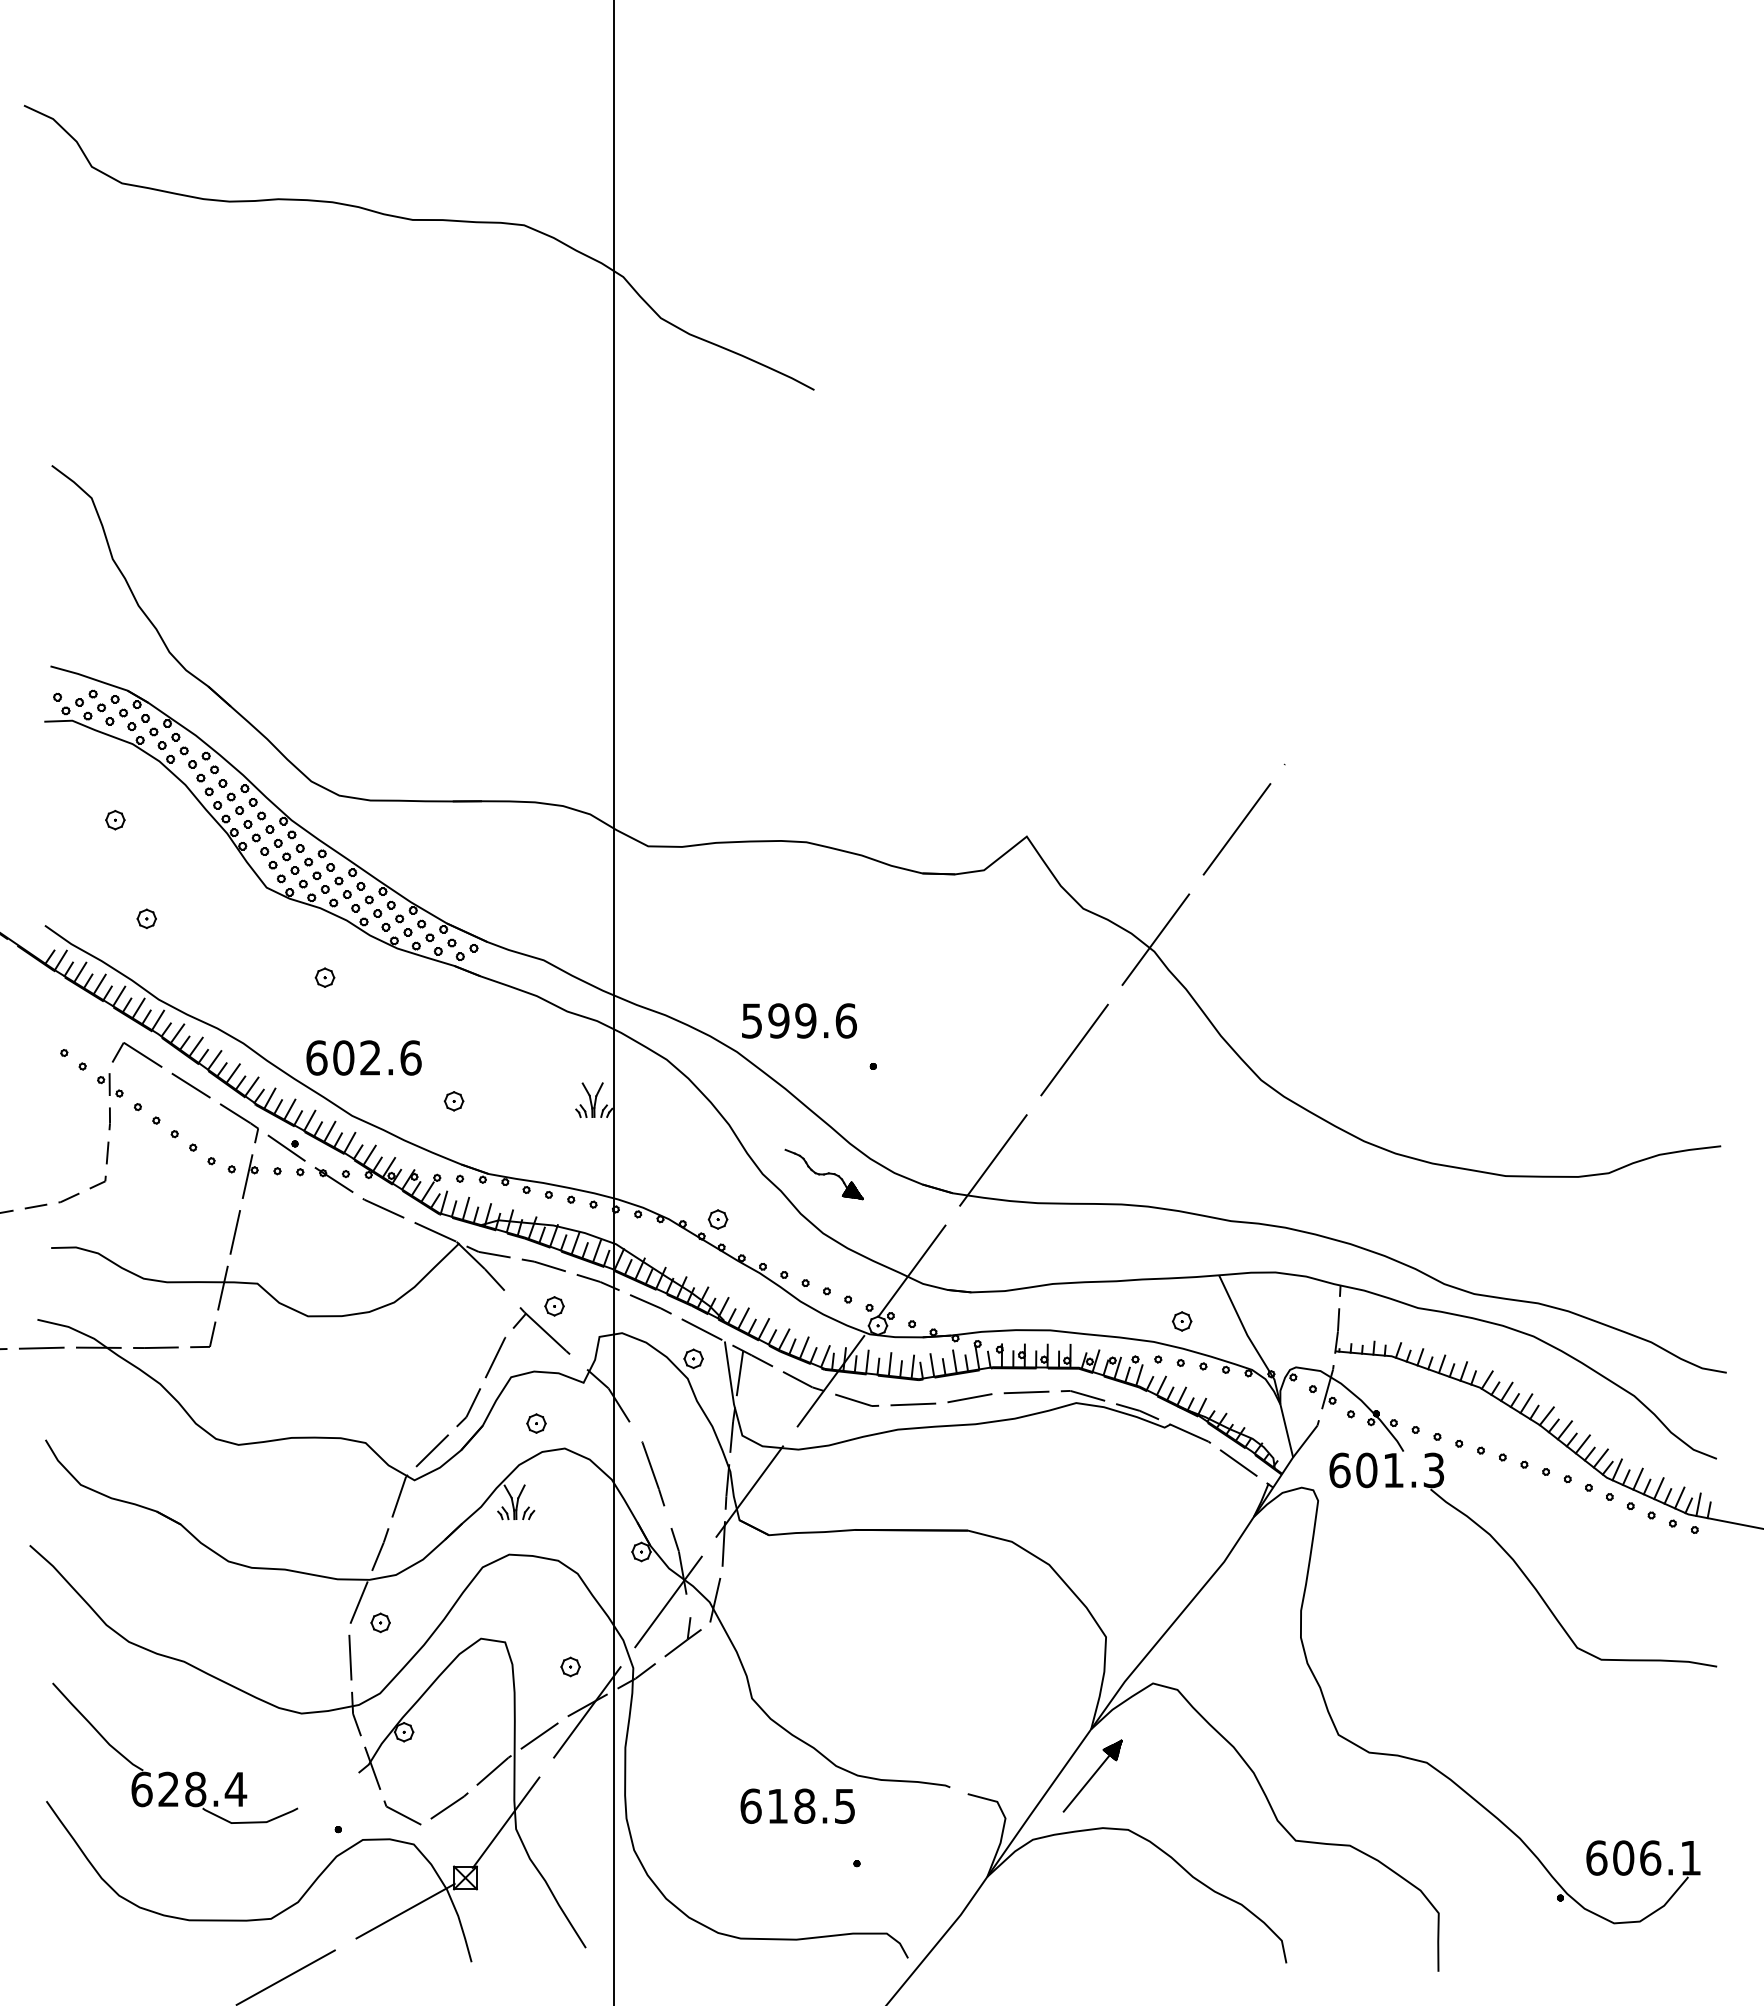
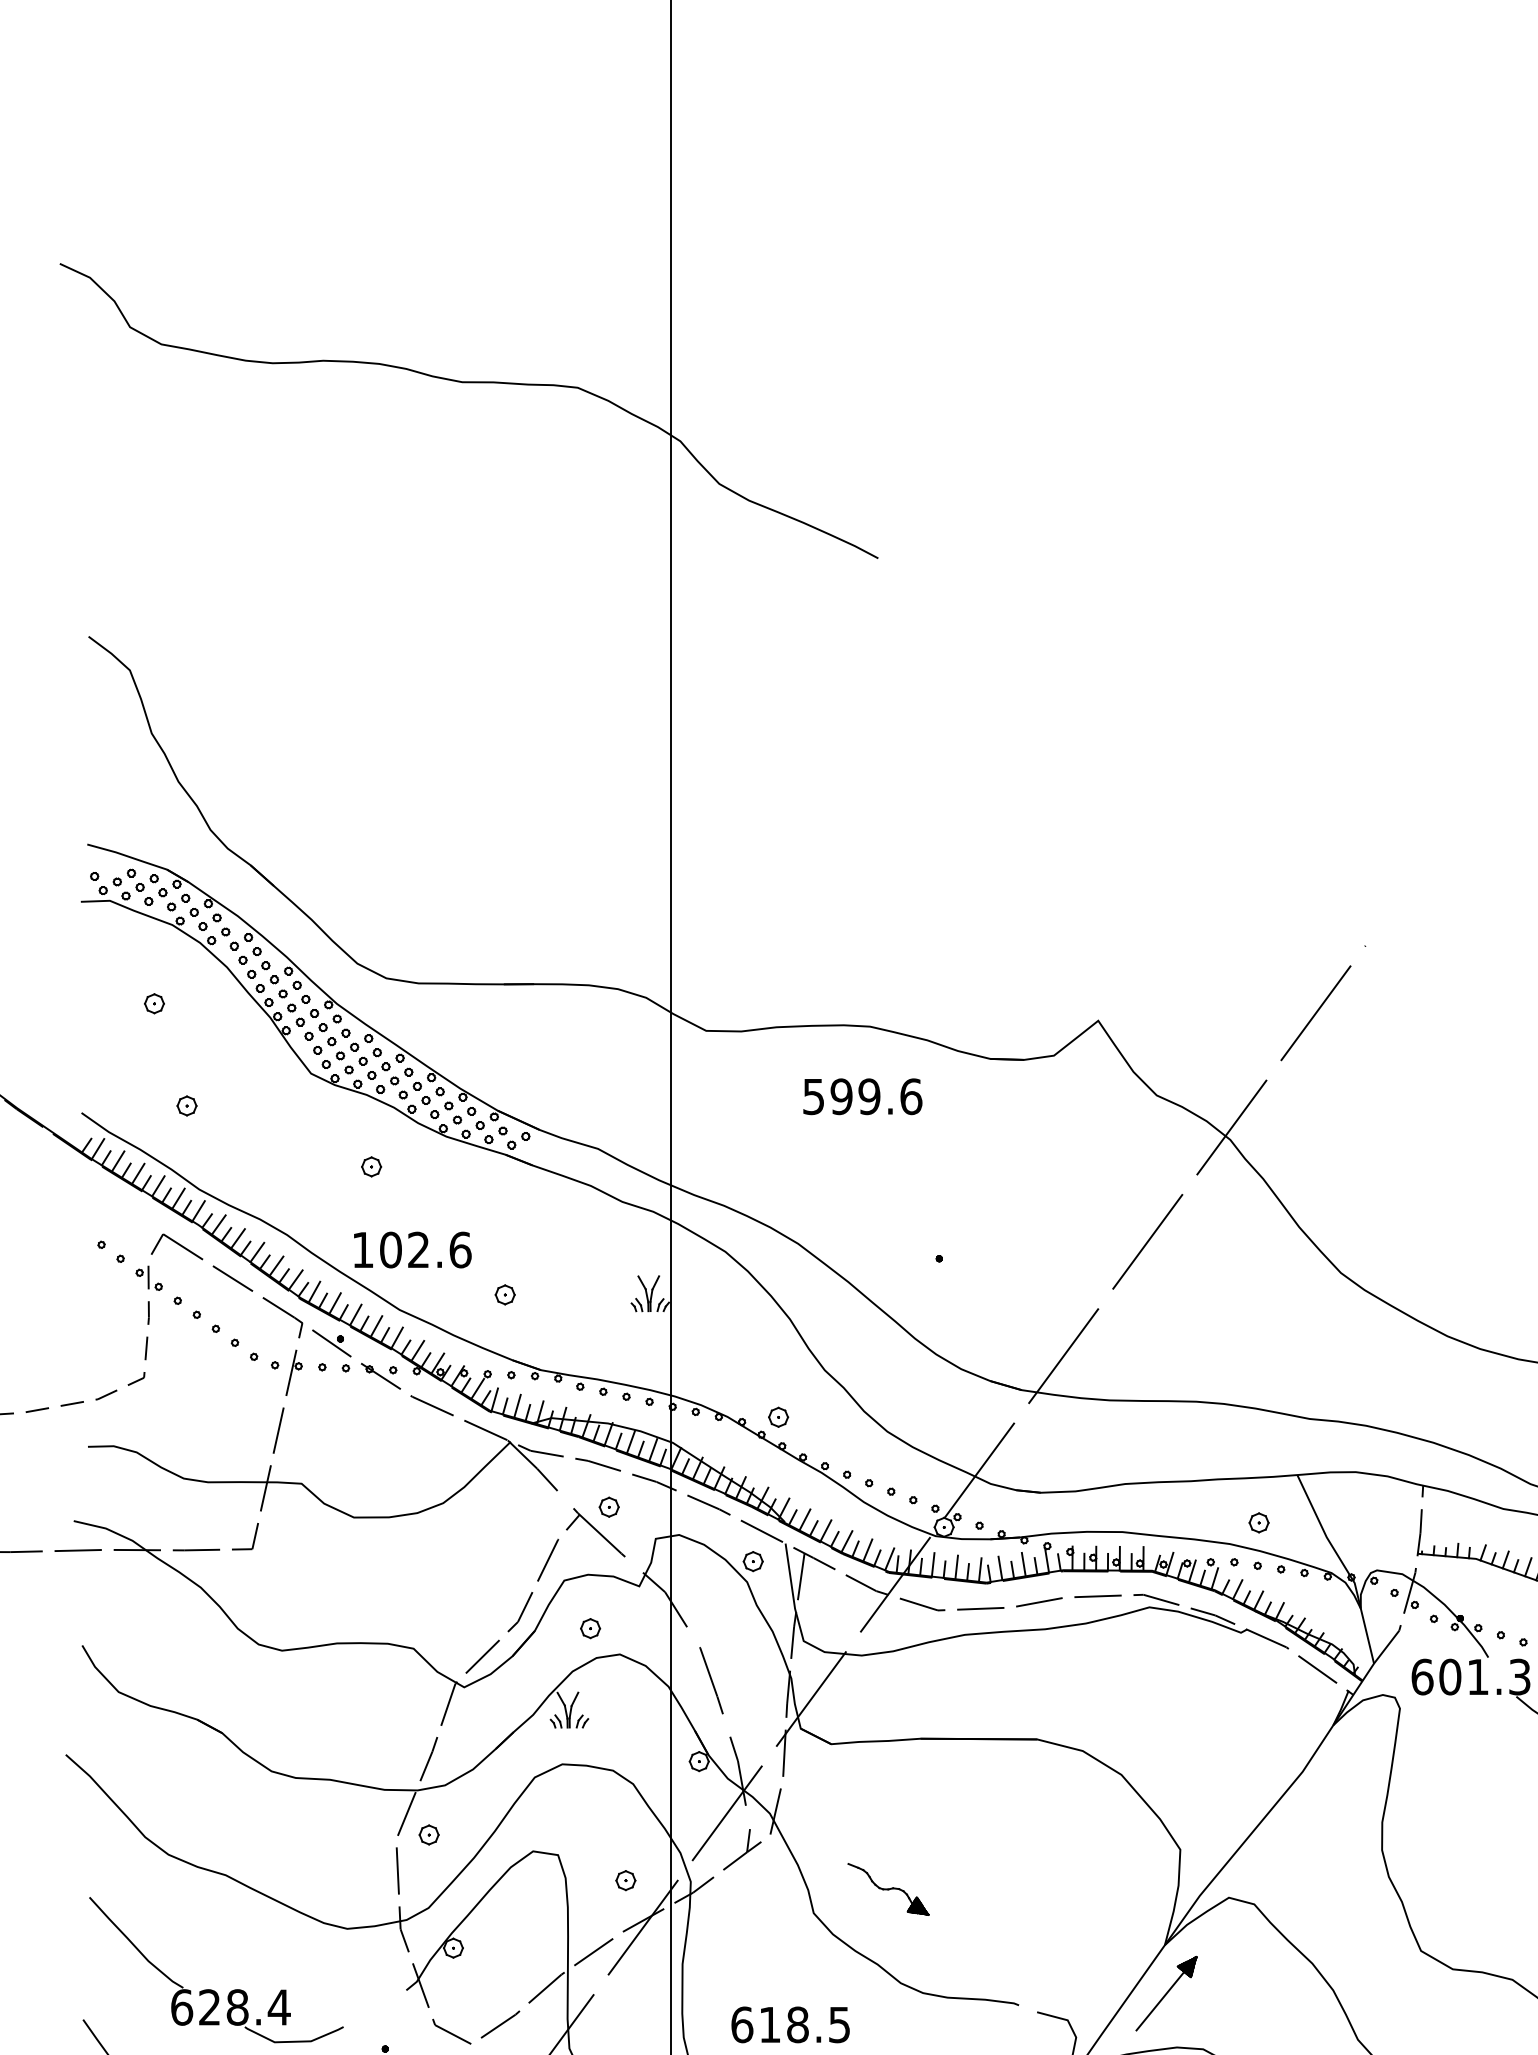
text: (799, 1020) -> (862, 1096), moved
text: (316, 1057) -> (362, 1249), 602.6 -> 102.6
part: (823, 1174) -> (887, 1889), moved
text: (797, 1805) -> (790, 2024), moved

